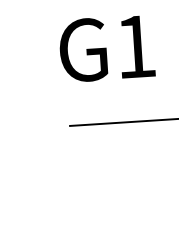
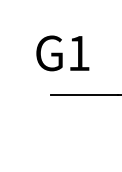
text: (106, 48) -> (62, 53), moved

